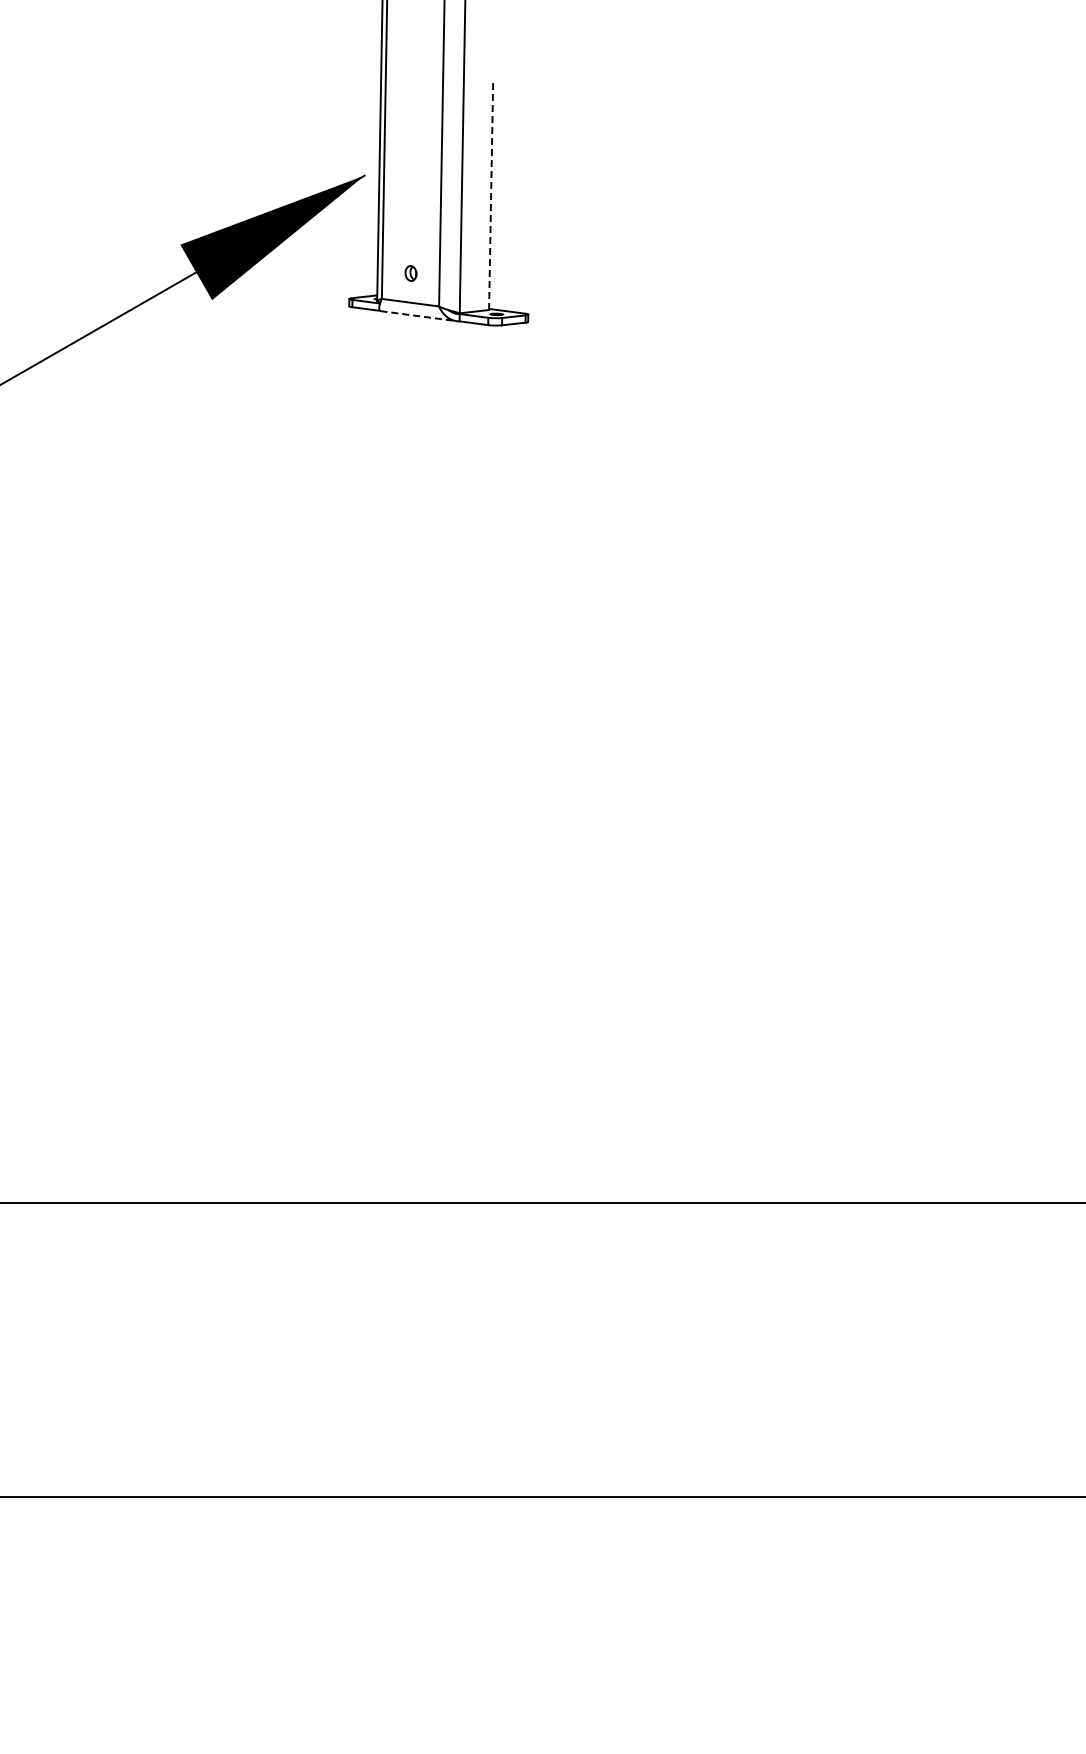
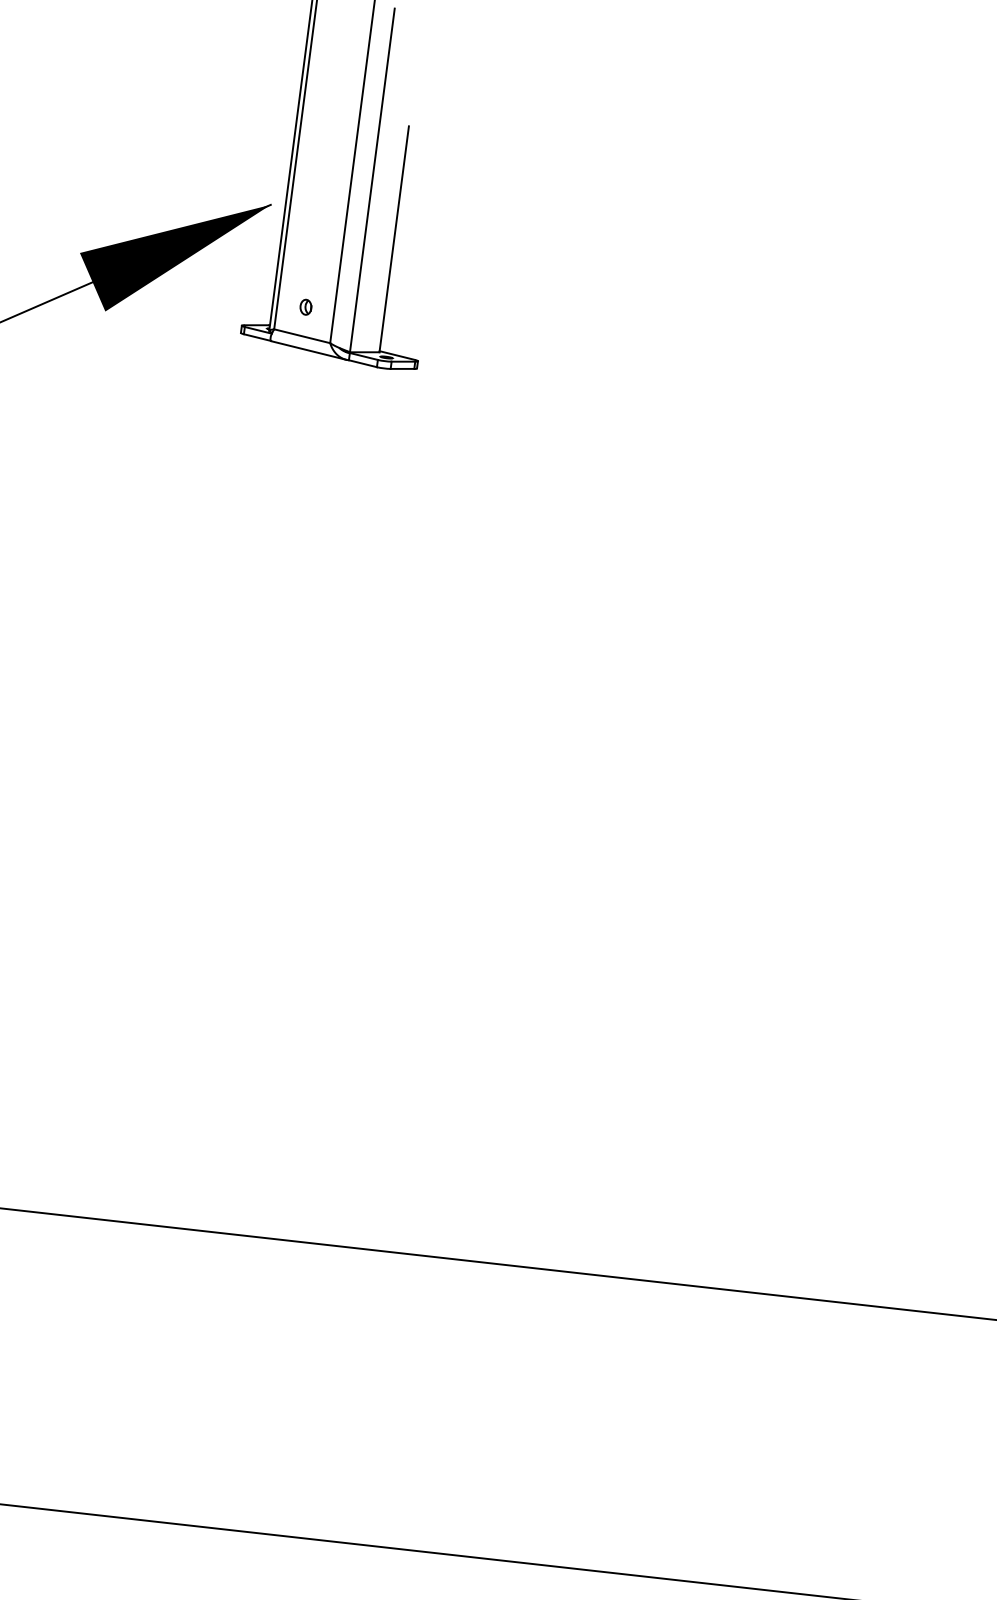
line: (491, 196) -> (394, 239), dashed -> solid
line: (418, 316) -> (308, 350), dashed -> solid

